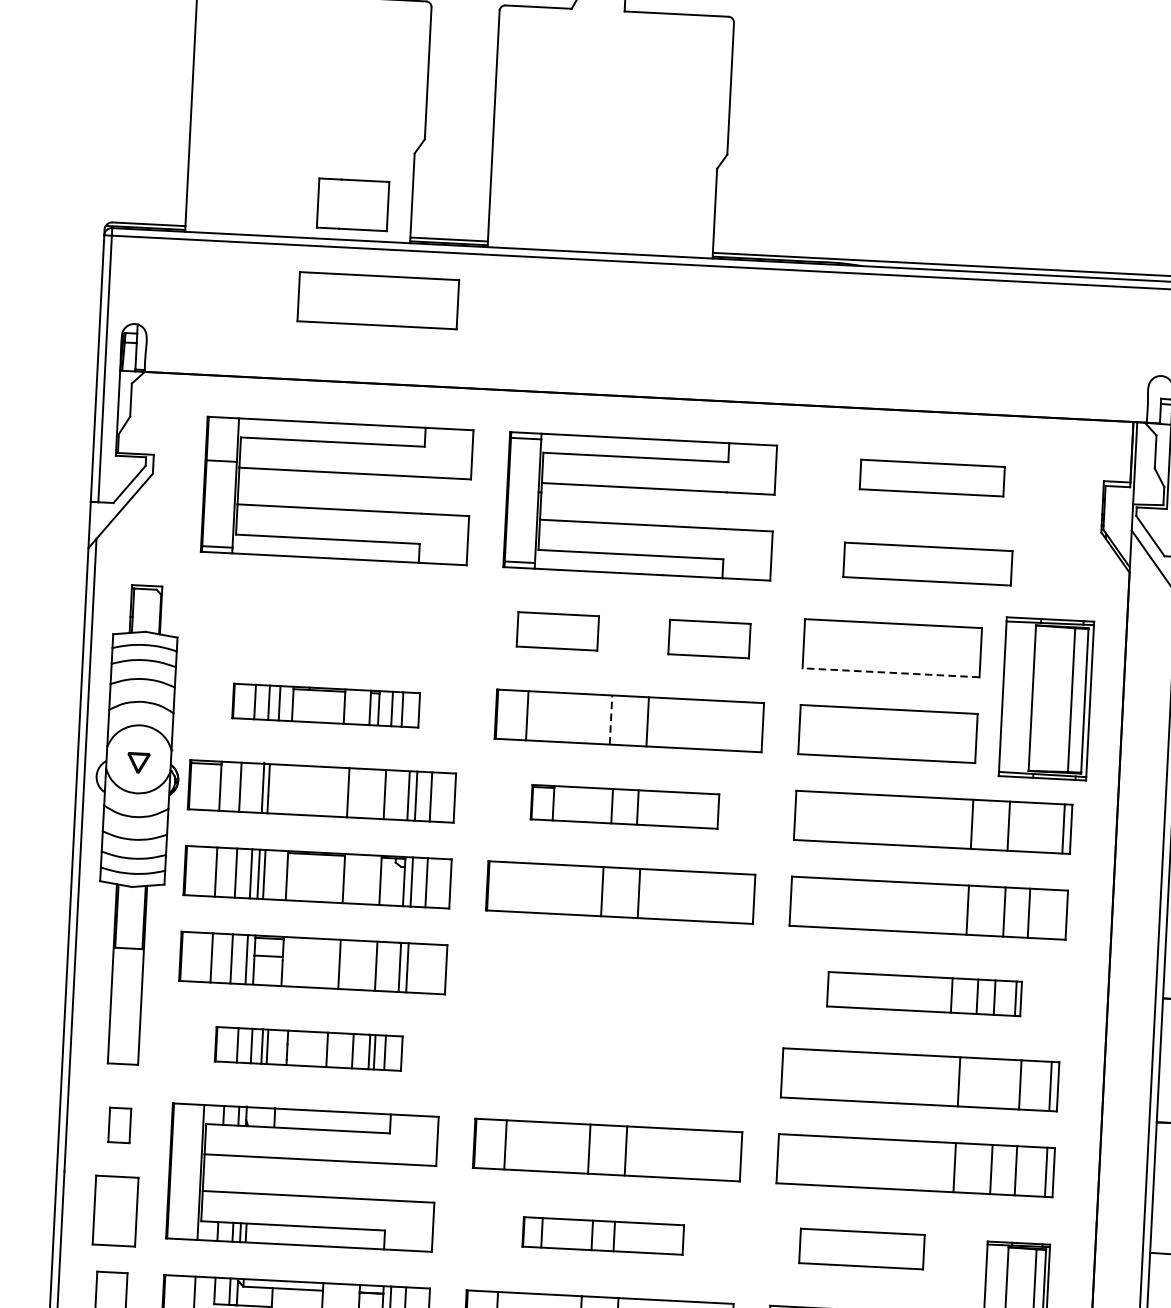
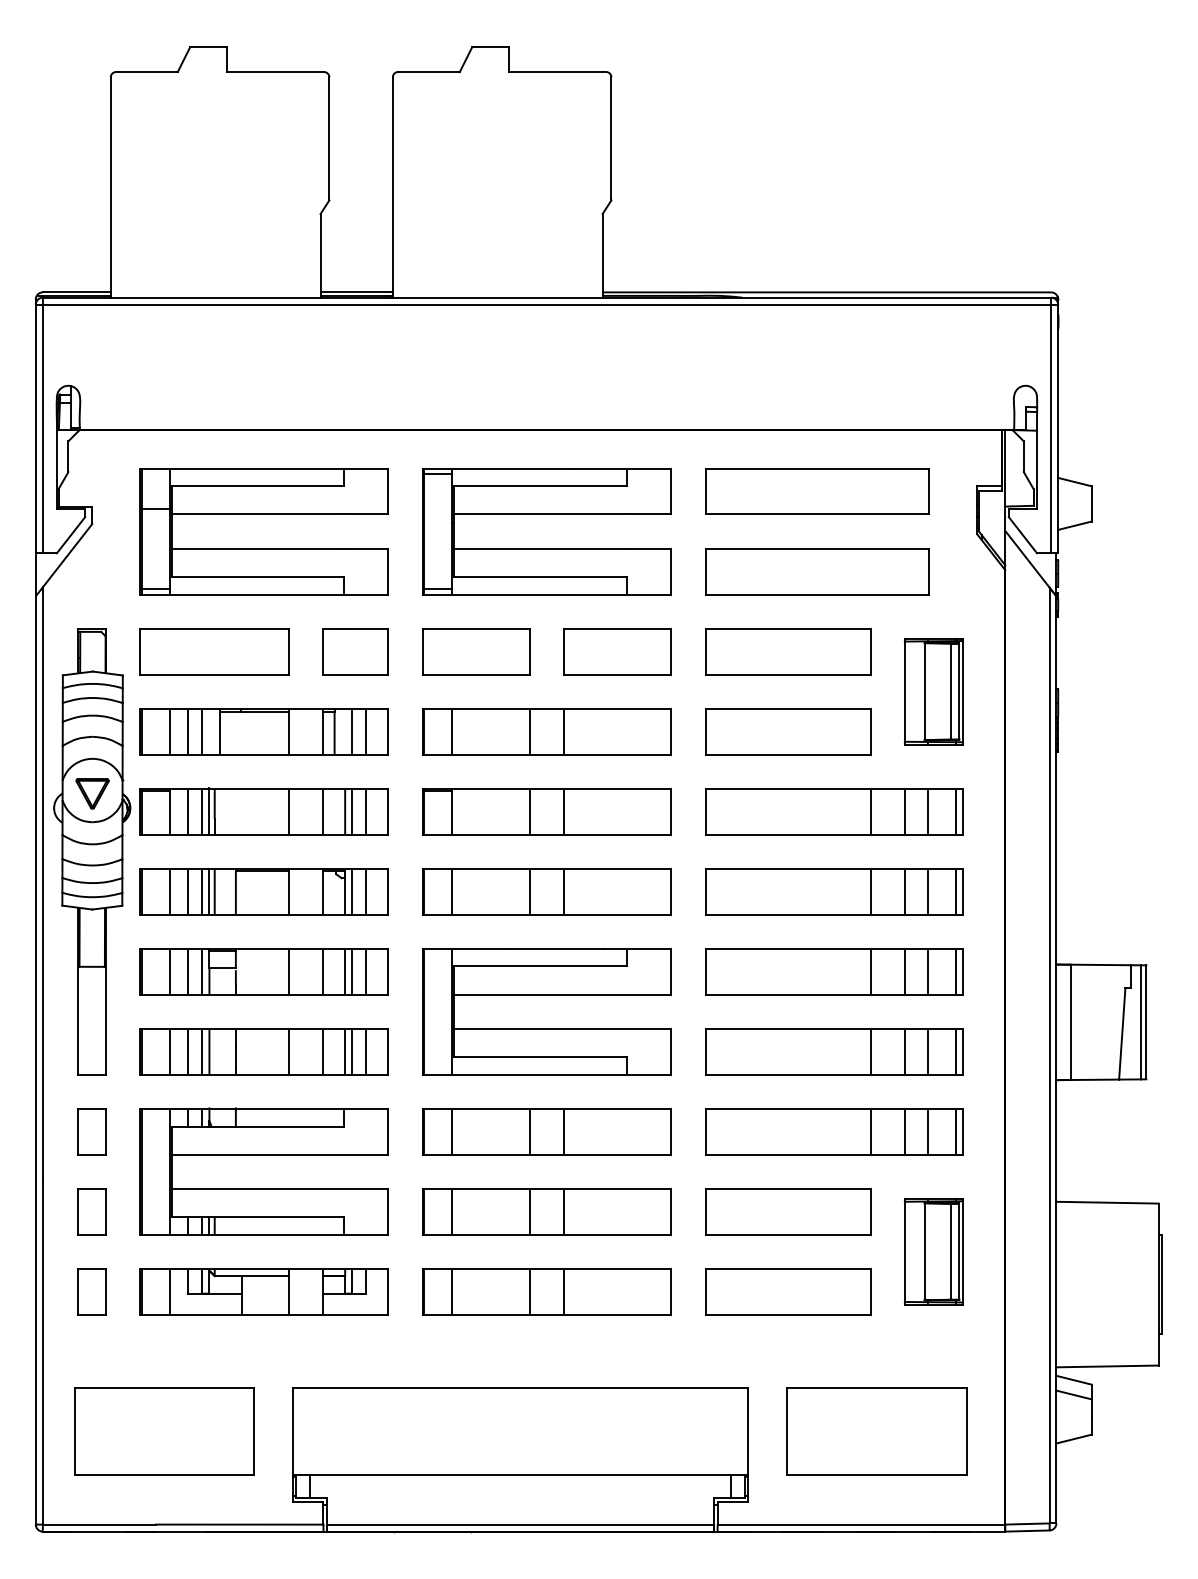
part: (352, 204) -> (355, 651), moved
part: (378, 300) -> (214, 651), moved
part: (932, 478) -> (817, 491), size x1.67
part: (928, 563) -> (817, 571), size x1.43
part: (558, 631) -> (476, 651), size x1.43
part: (709, 638) -> (617, 651), size x1.43
line: (890, 672) -> (787, 674), dashed -> solid
part: (1046, 698) -> (933, 691), size x0.71
part: (325, 705) -> (263, 731), size x1.43
line: (610, 719) -> (529, 731), dashed -> solid
part: (138, 762) -> (92, 793), size x1.67
line: (255, 787) -> (202, 811), added
part: (624, 806) -> (546, 811), size x1.43
line: (1033, 827) -> (927, 811), added
line: (518, 887) -> (451, 891), added
line: (1058, 914) -> (955, 891), added
line: (422, 968) -> (366, 971), added
part: (924, 993) -> (834, 971), size x1.43
part: (614, 1003) -> (546, 995), added
part: (307, 1048) -> (263, 1051), size x1.43
line: (995, 1083) -> (904, 1051), added
part: (119, 1124) -> (91, 1131), size x1.43
part: (114, 1210) -> (91, 1211), size x0.71
part: (602, 1235) -> (546, 1211), size x1.67
part: (862, 1248) -> (788, 1211), size x1.43

